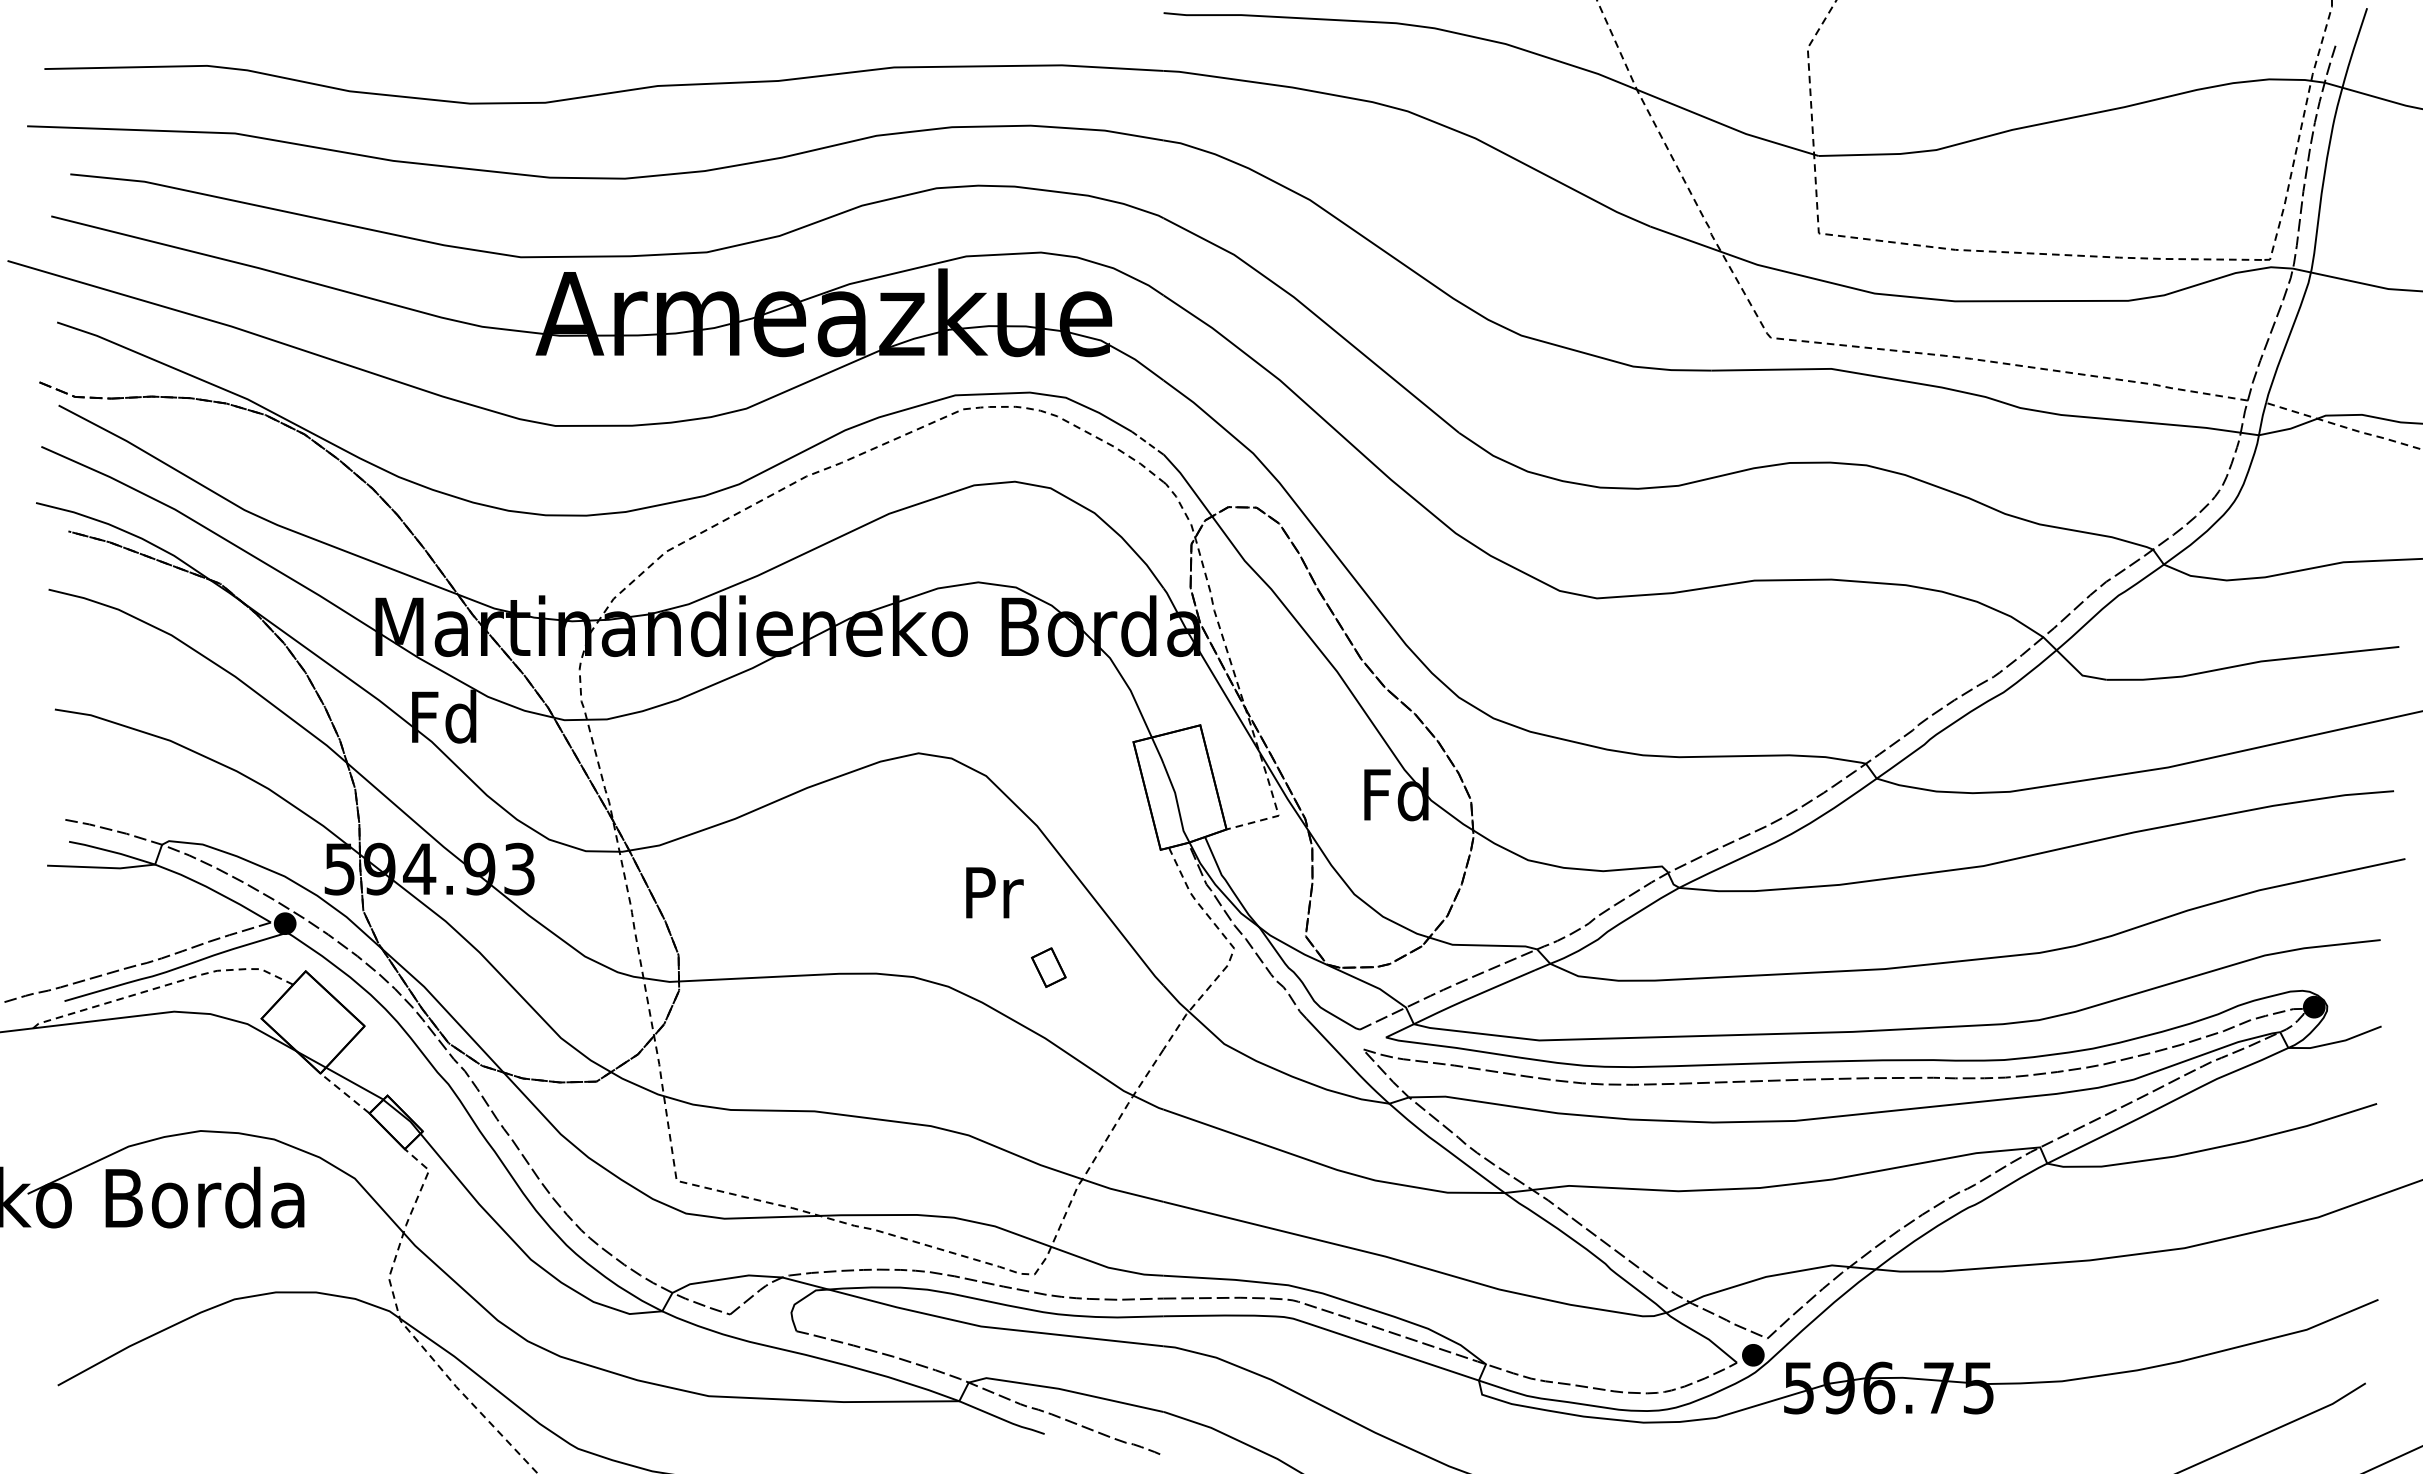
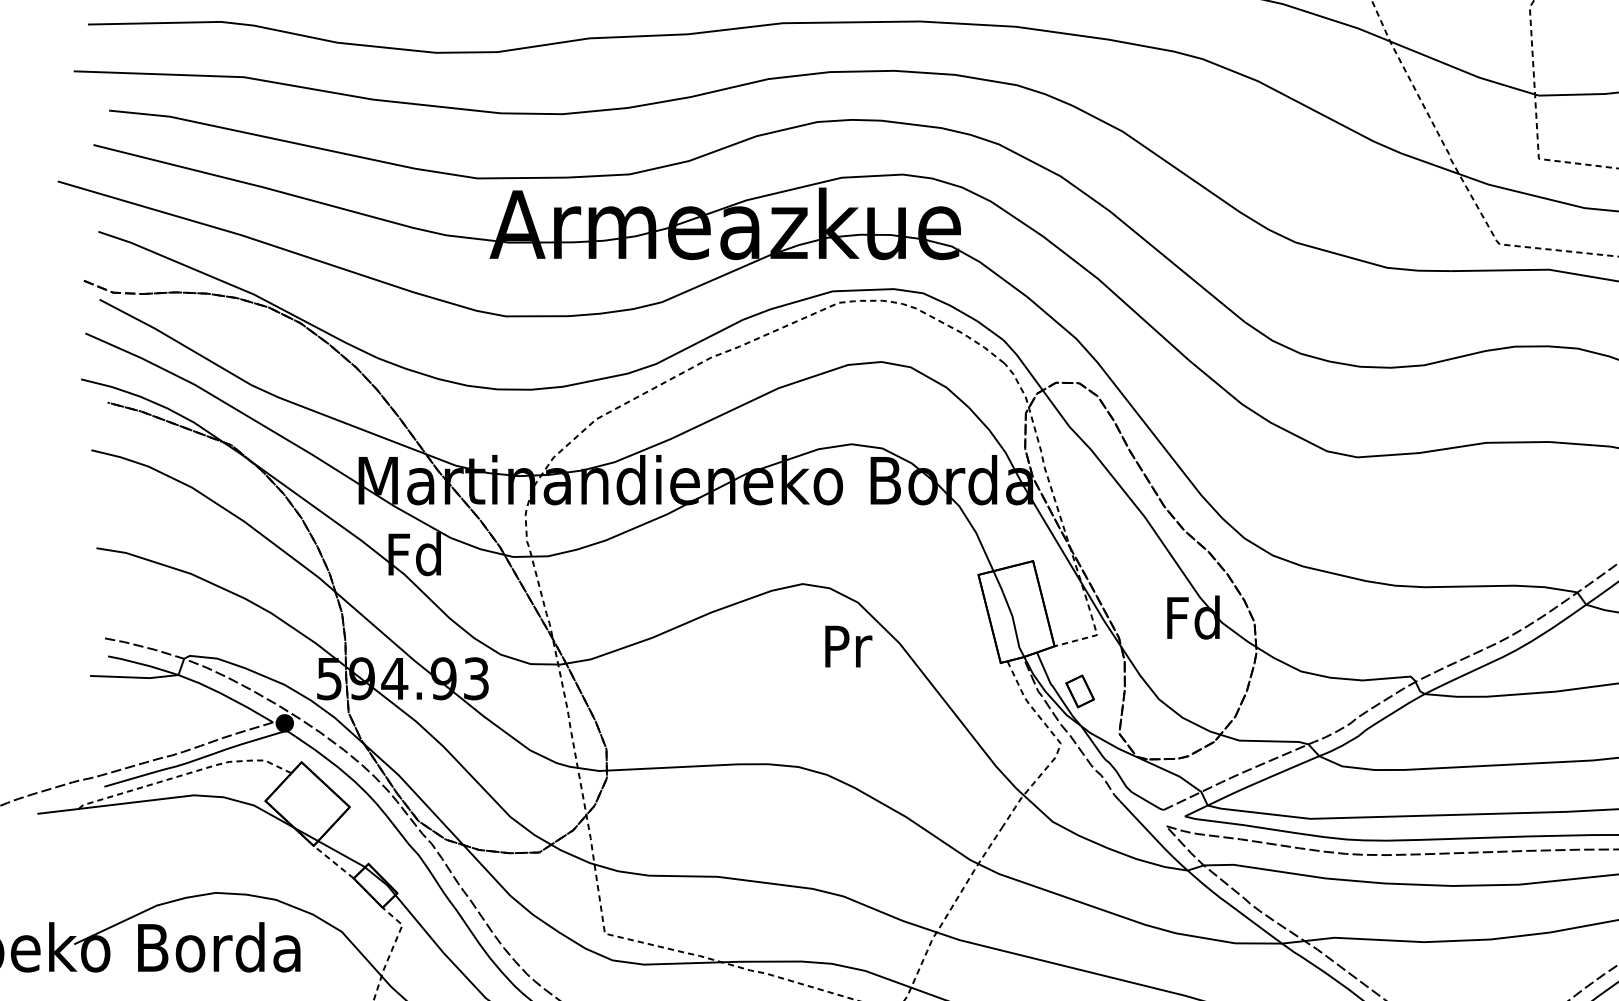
line: (1147, 442) -> (989, 329), dashed -> solid
text: (994, 892) -> (848, 646), moved
part: (1048, 967) -> (1079, 691), moved

